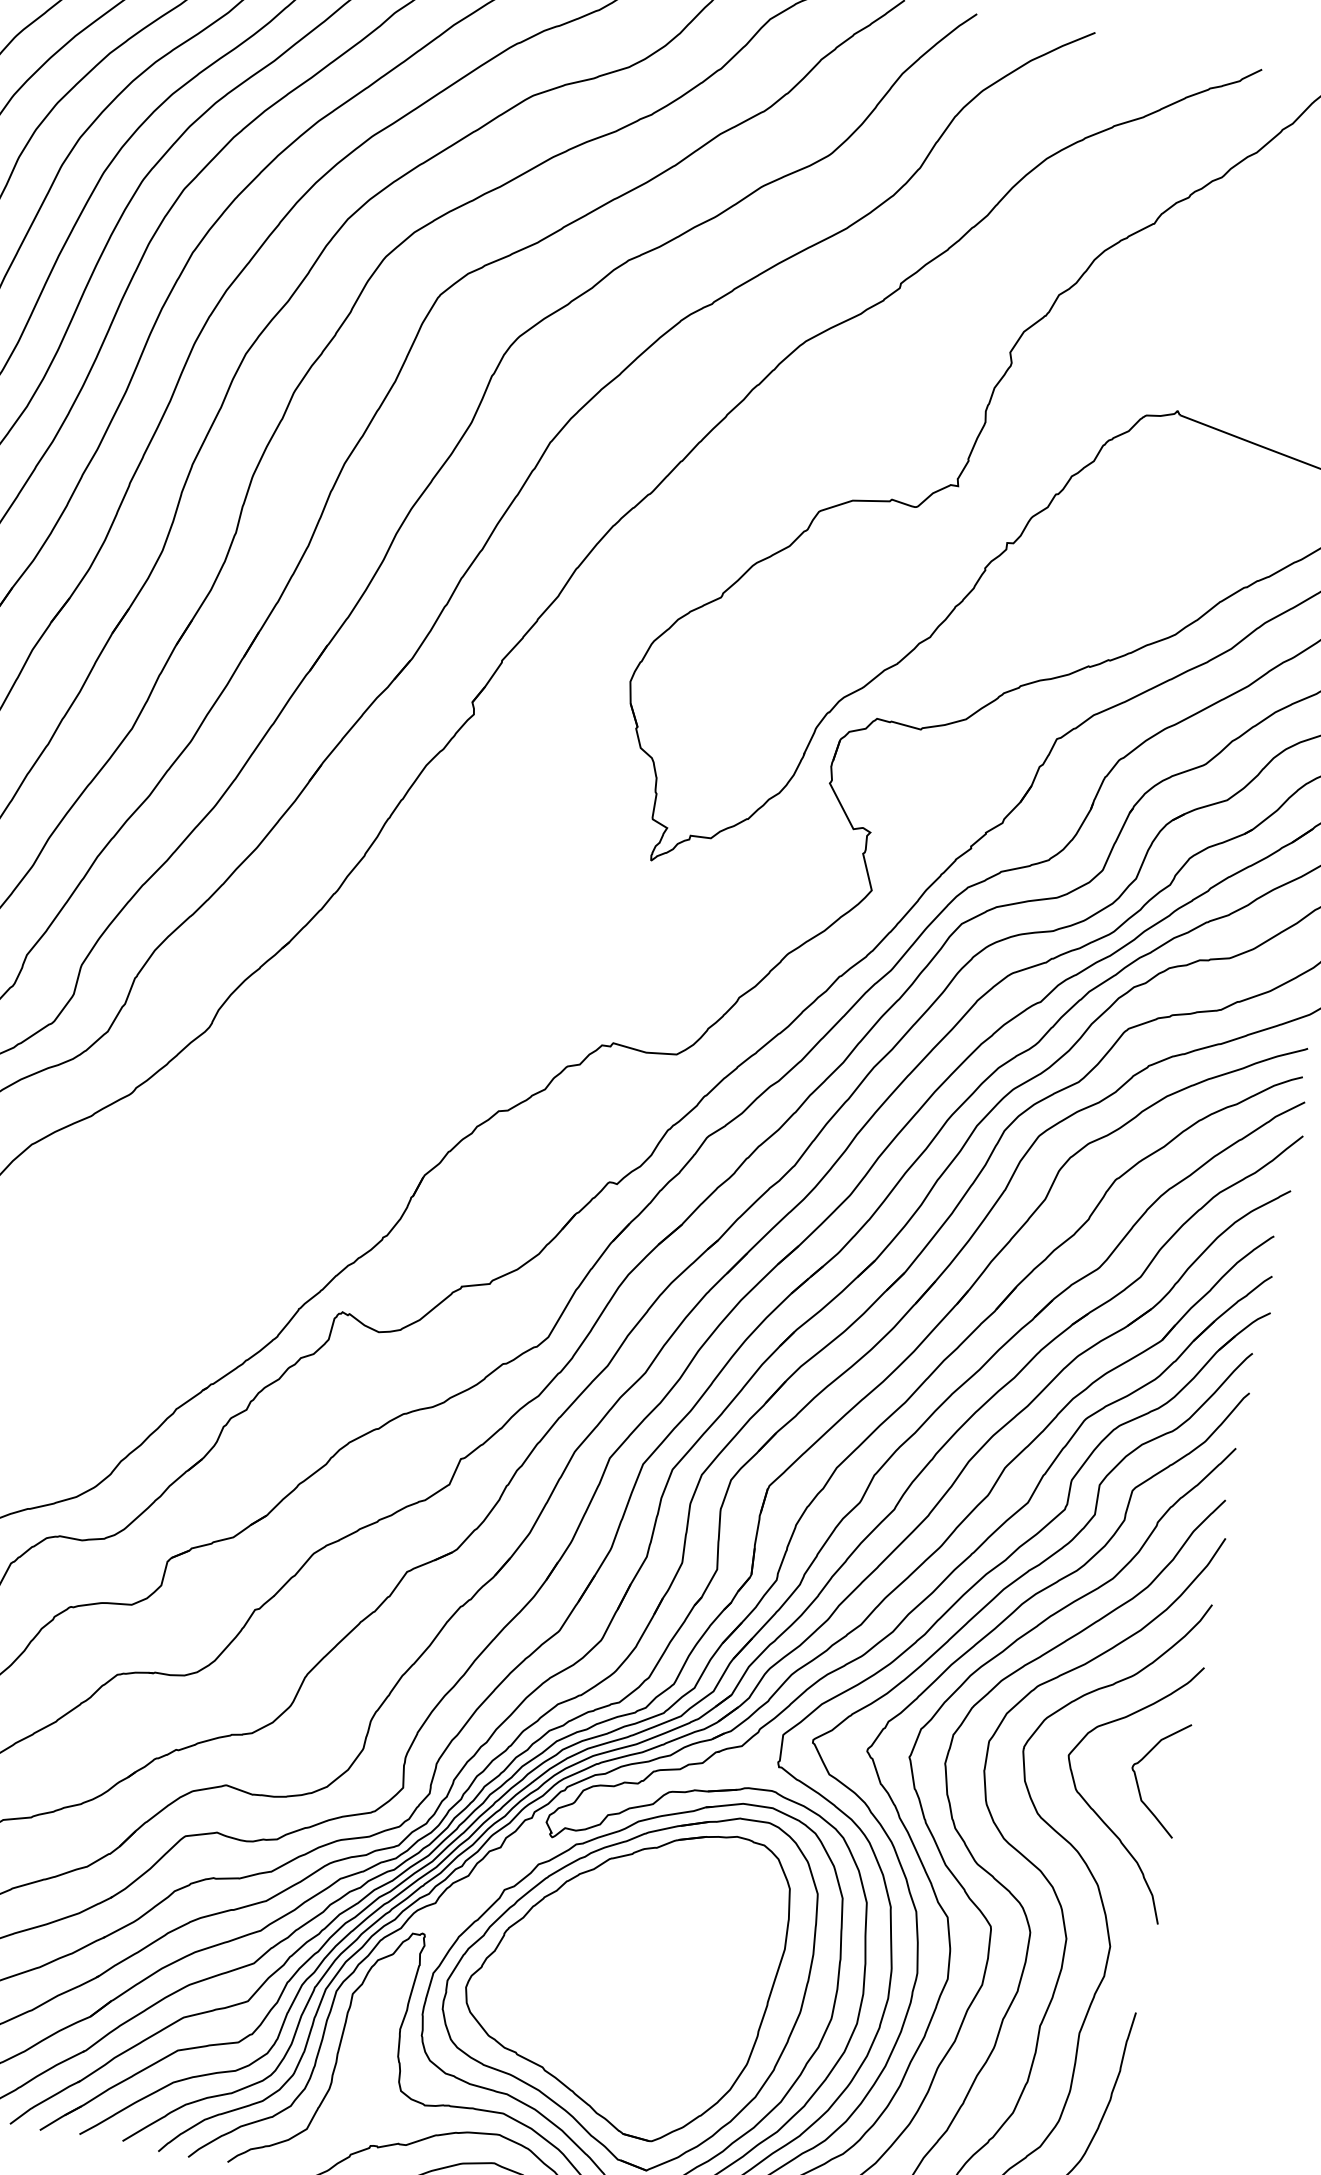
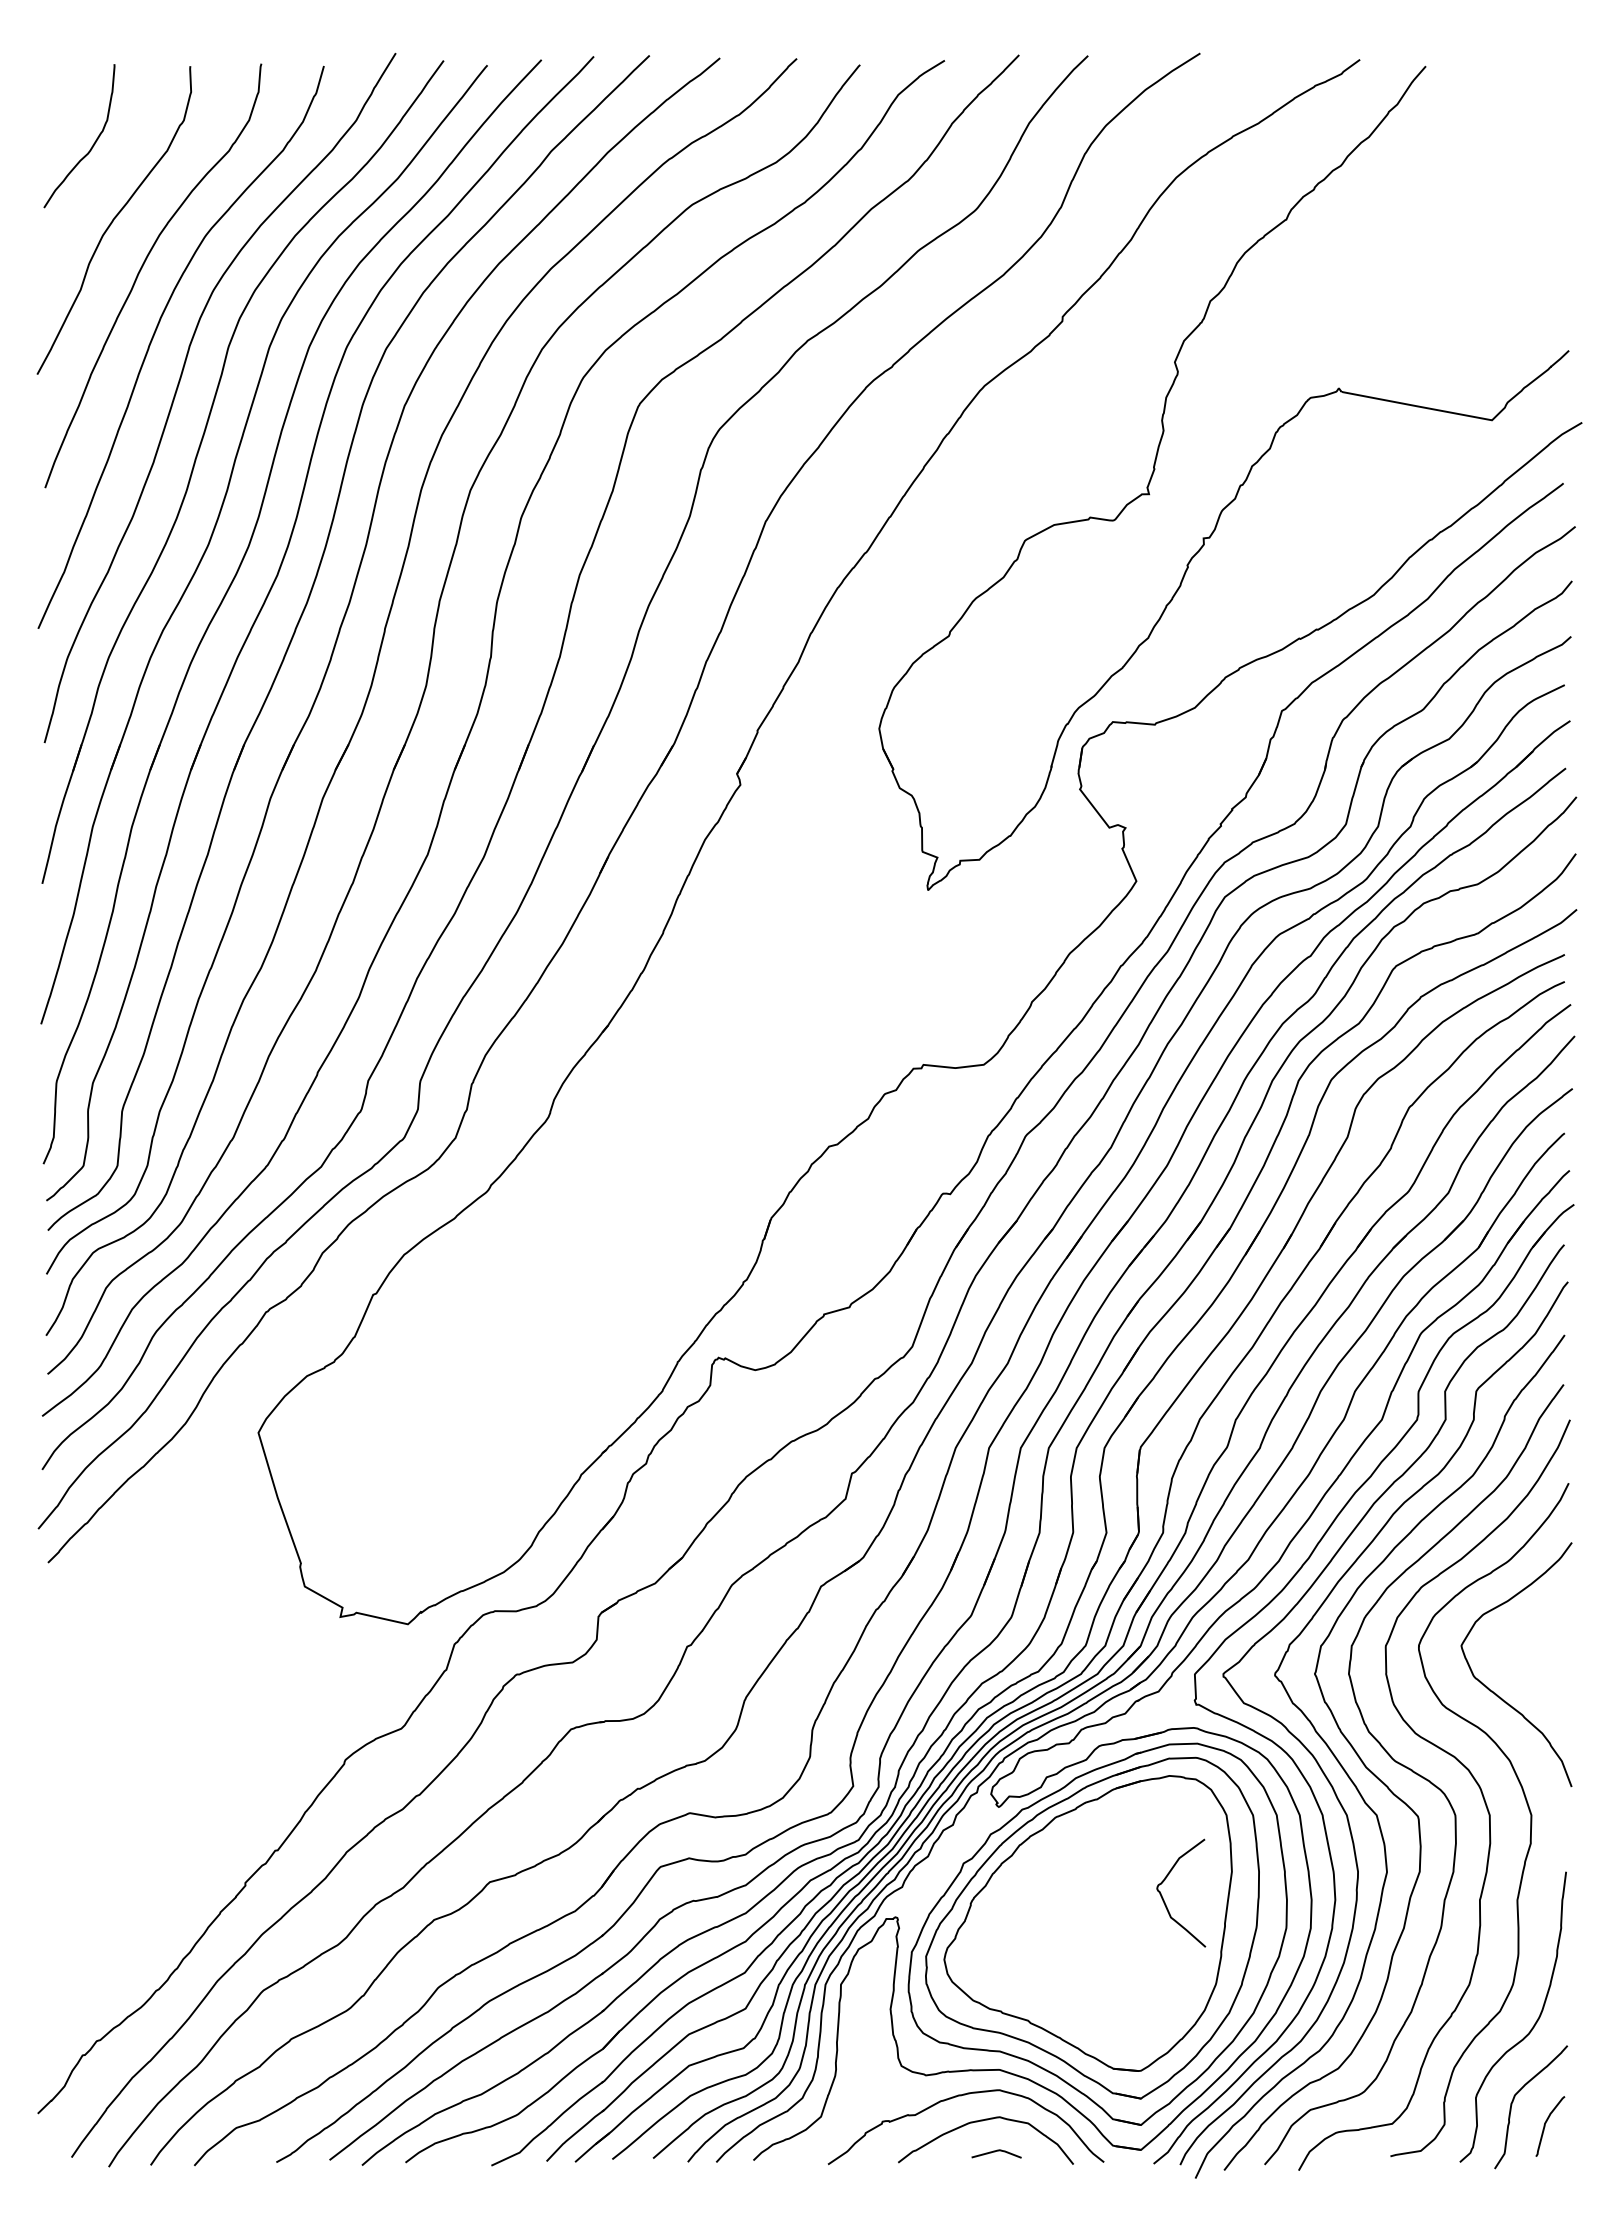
curve: (1137, 1778) -> (1163, 1897), moved

